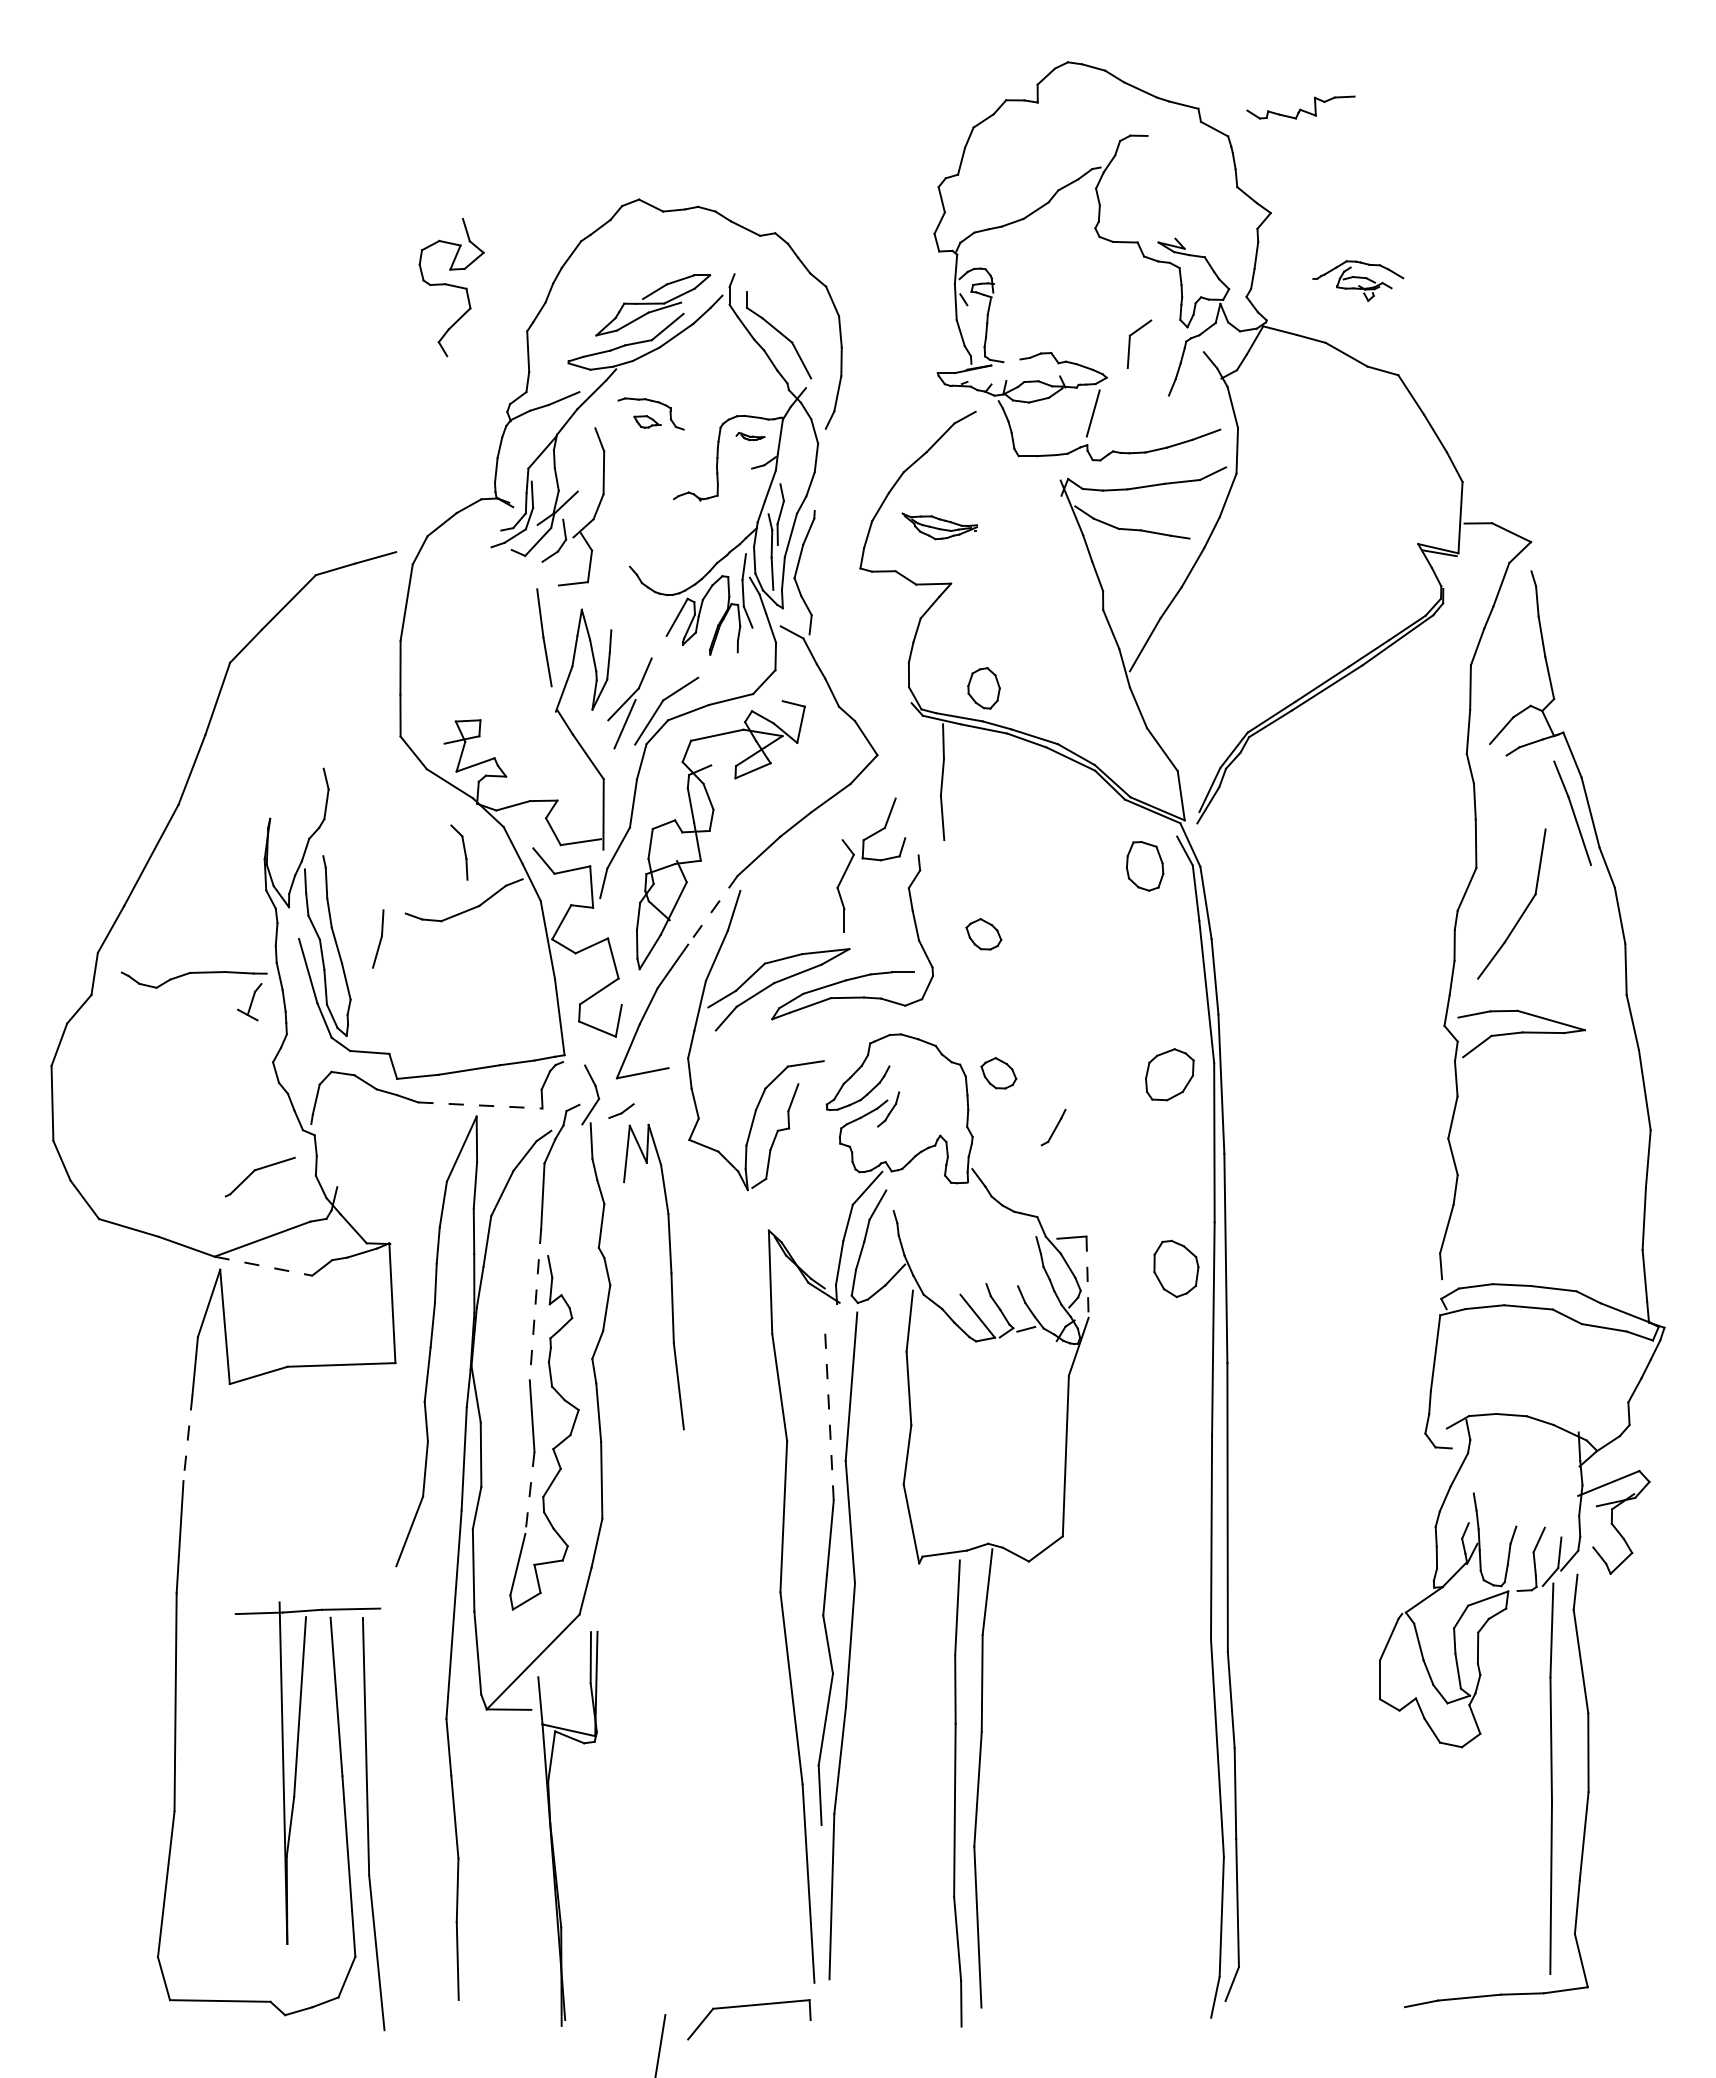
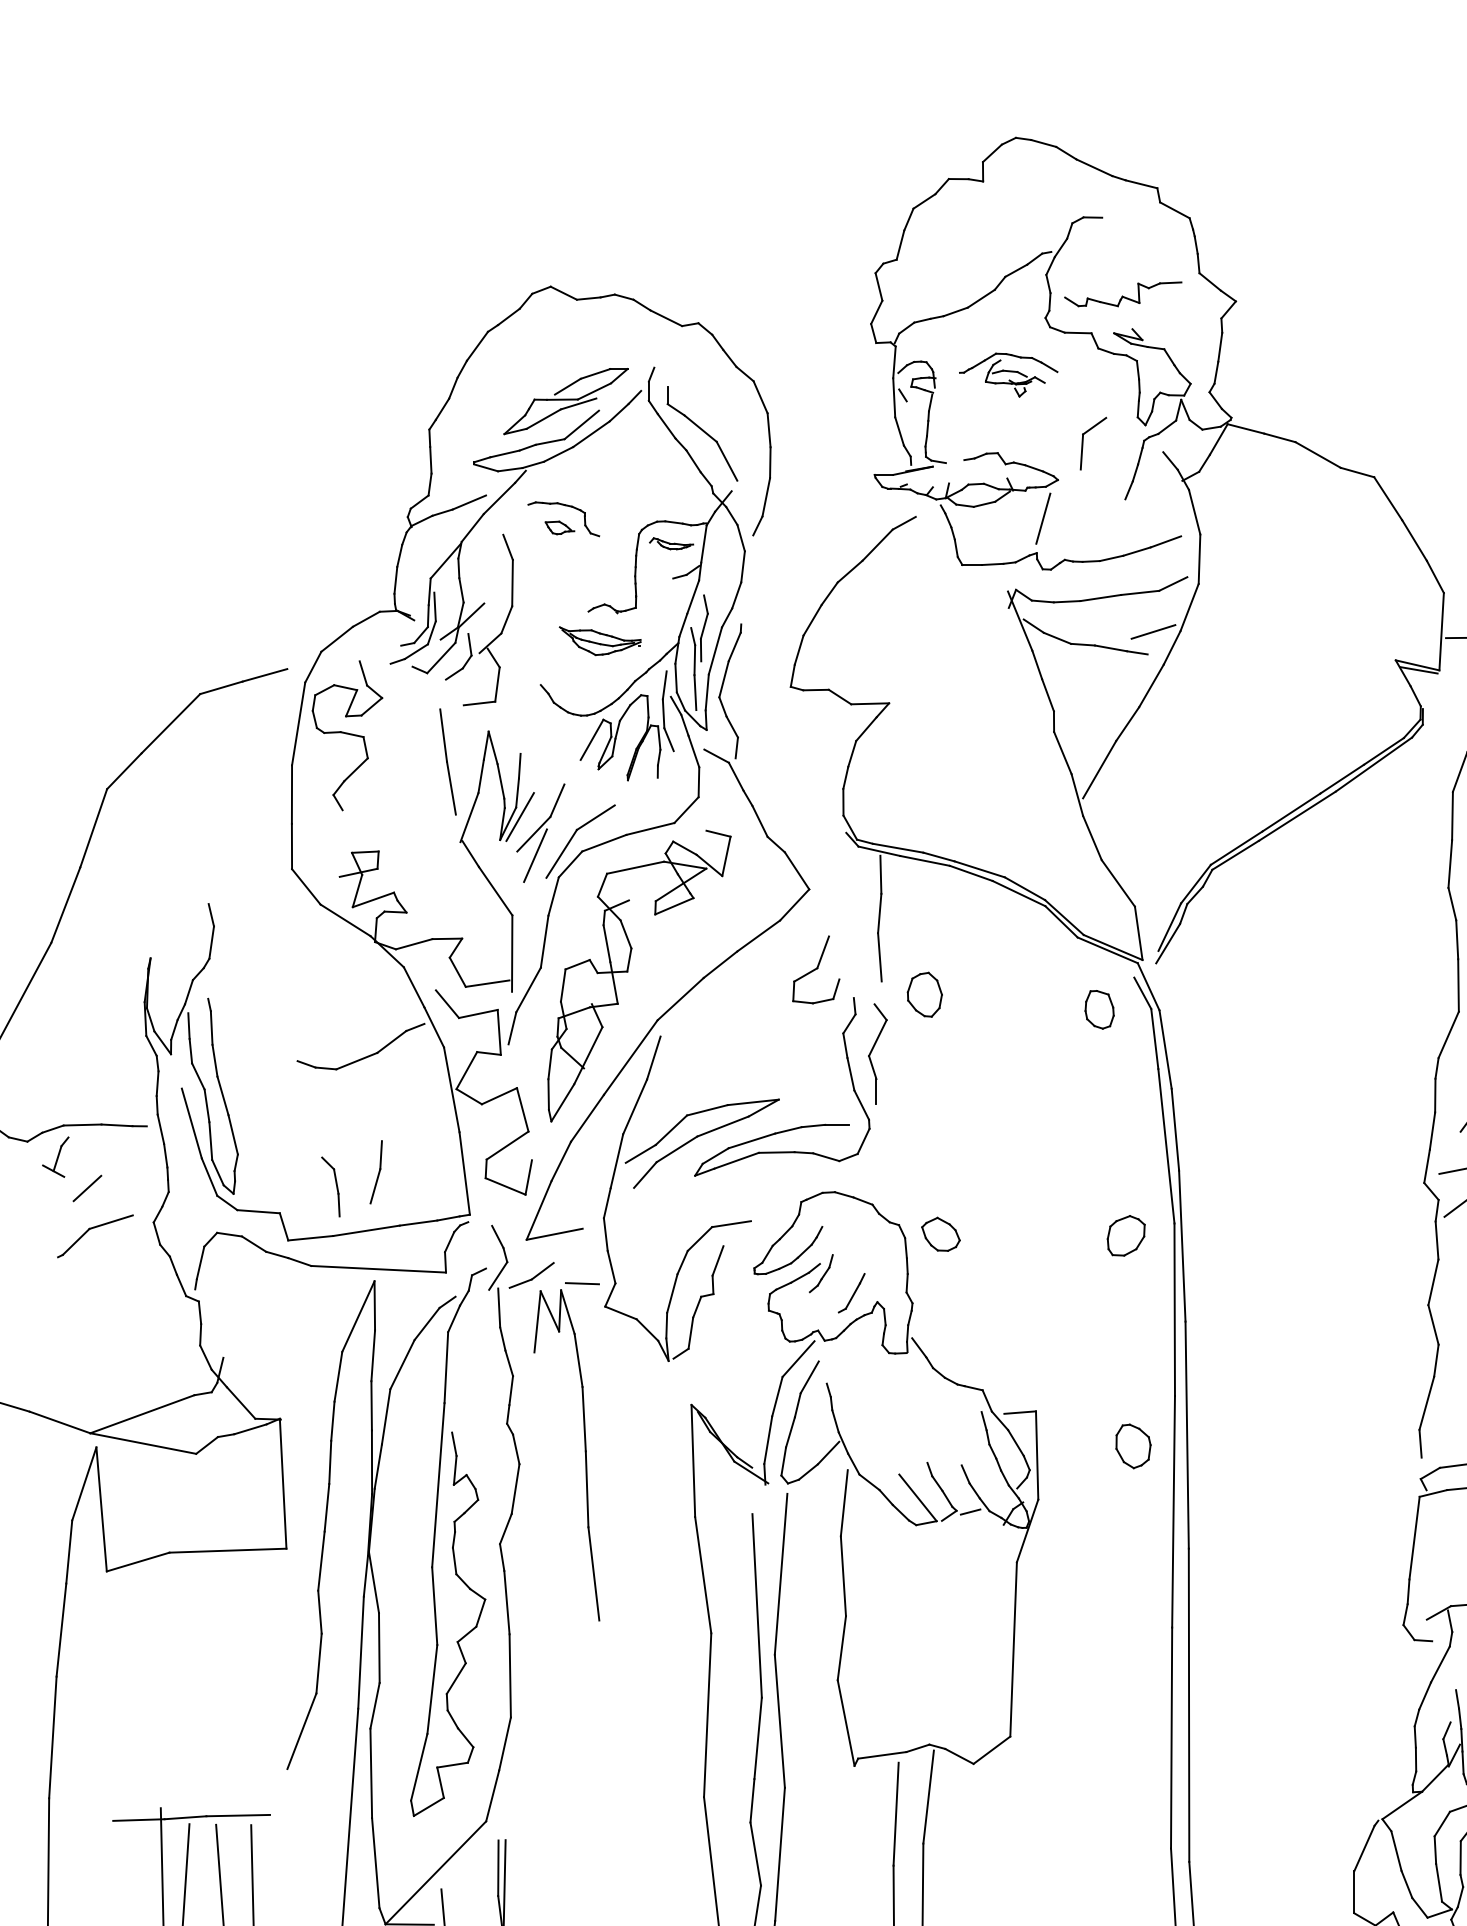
part: (1300, 107) -> (1122, 294), moved
part: (1358, 280) -> (1008, 374), moved
part: (451, 287) -> (347, 735), moved
part: (750, 436) -> (671, 543), size x1.43
line: (1194, 517) -> (1153, 631), added
part: (939, 526) -> (599, 641), moved
line: (610, 688) -> (519, 817), added
part: (983, 688) -> (924, 994), moved
part: (459, 852) -> (330, 1186), moved
part: (1145, 865) -> (1099, 1008), size x0.71
part: (845, 885) -> (877, 1053), moved
line: (712, 910) -> (630, 1057), dashed -> solid
part: (983, 934) -> (924, 1083), removed
part: (378, 938) -> (376, 1171), moved
part: (249, 1002) -> (55, 1157), moved
line: (211, 1030) -> (86, 1187), added
part: (1169, 1074) -> (1126, 1235), size x0.71
line: (480, 1105) -> (378, 1269), dashed -> solid
part: (621, 1110) -> (531, 1274), size x1.67
line: (668, 1118) -> (582, 1283), added
part: (1053, 1127) -> (851, 1293), moved
part: (258, 1170) -> (93, 1229), moved
line: (263, 1266) -> (143, 1443), dashed -> solid
part: (1176, 1268) -> (1133, 1446), size x0.71
line: (1087, 1277) -> (1037, 1455), dashed -> solid
line: (535, 1304) -> (438, 1485), dashed -> solid
line: (829, 1415) -> (757, 1605), dashed -> solid
line: (187, 1438) -> (60, 1630), dashed -> solid
line: (529, 1493) -> (431, 1690), dashed -> solid

